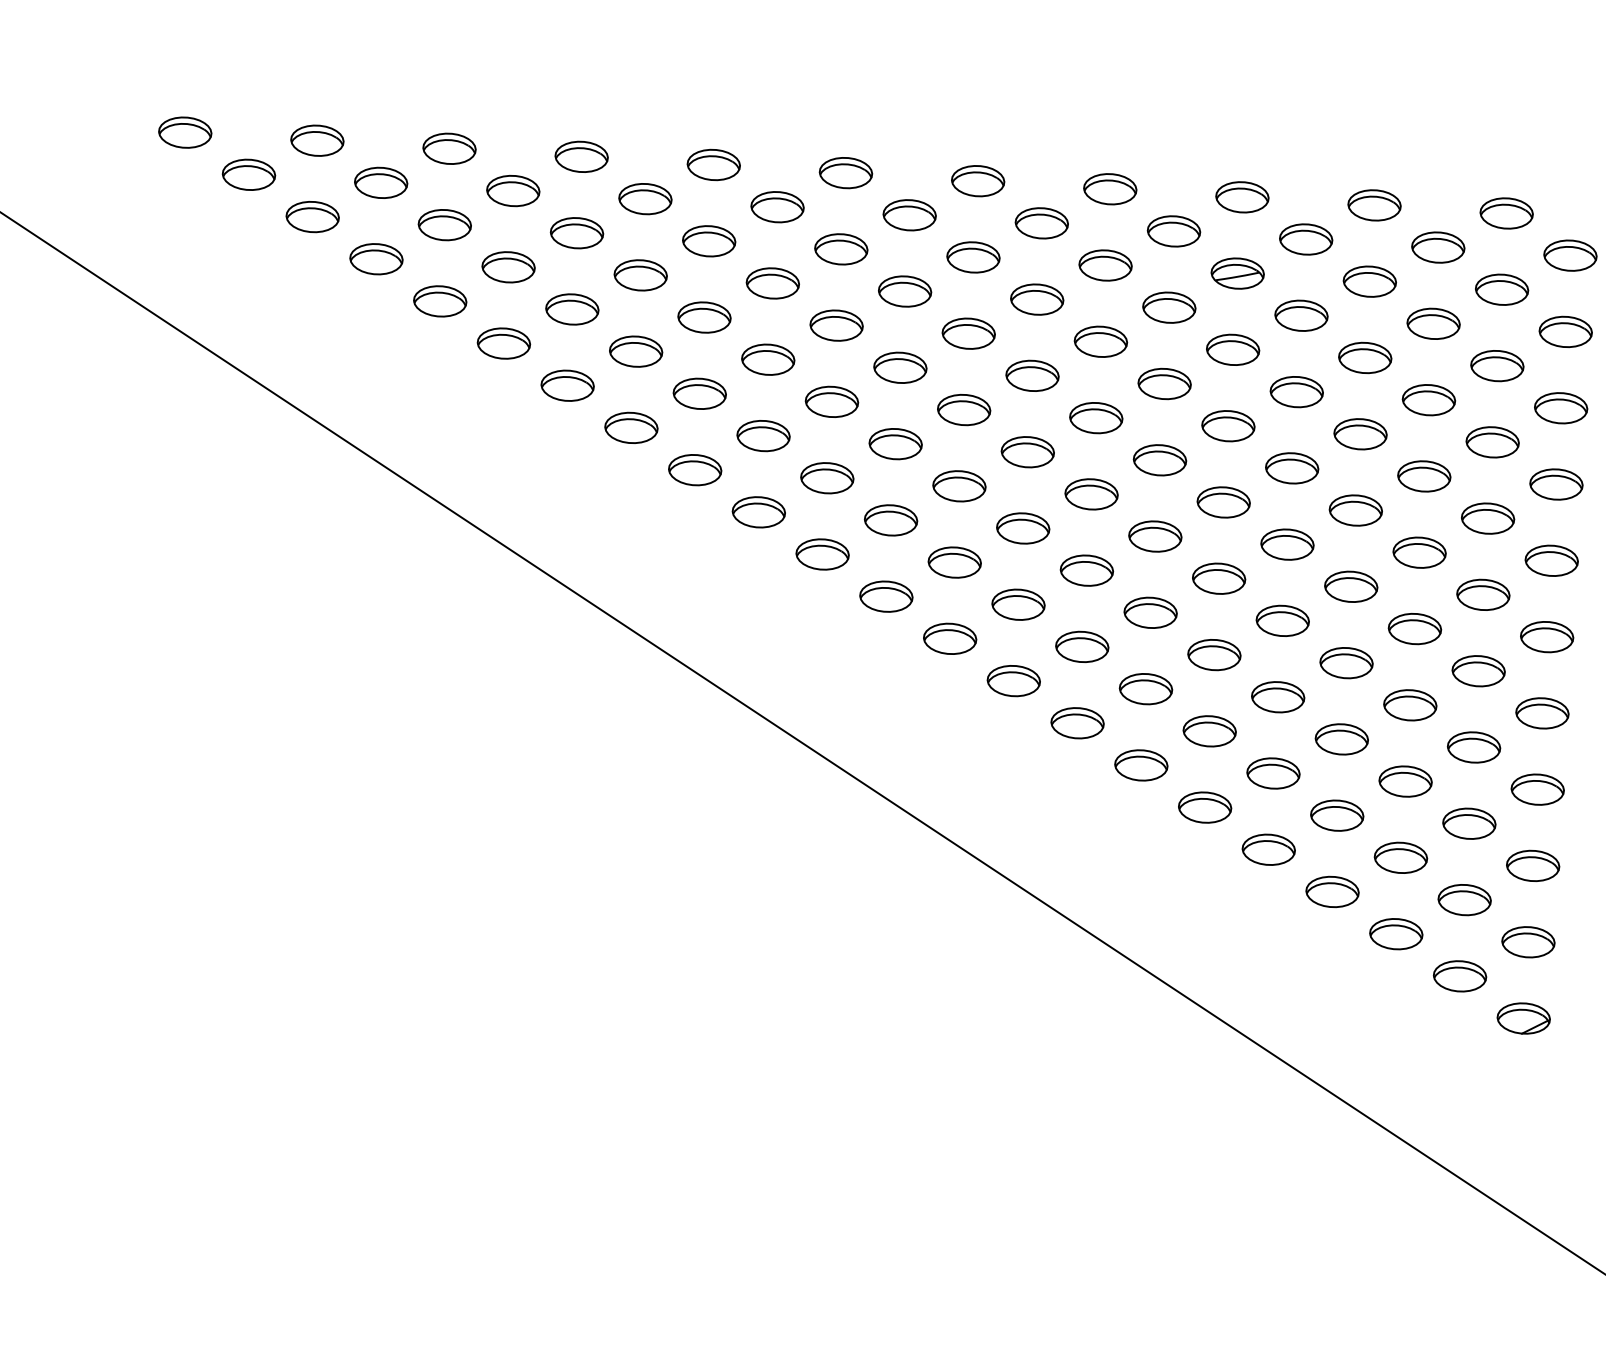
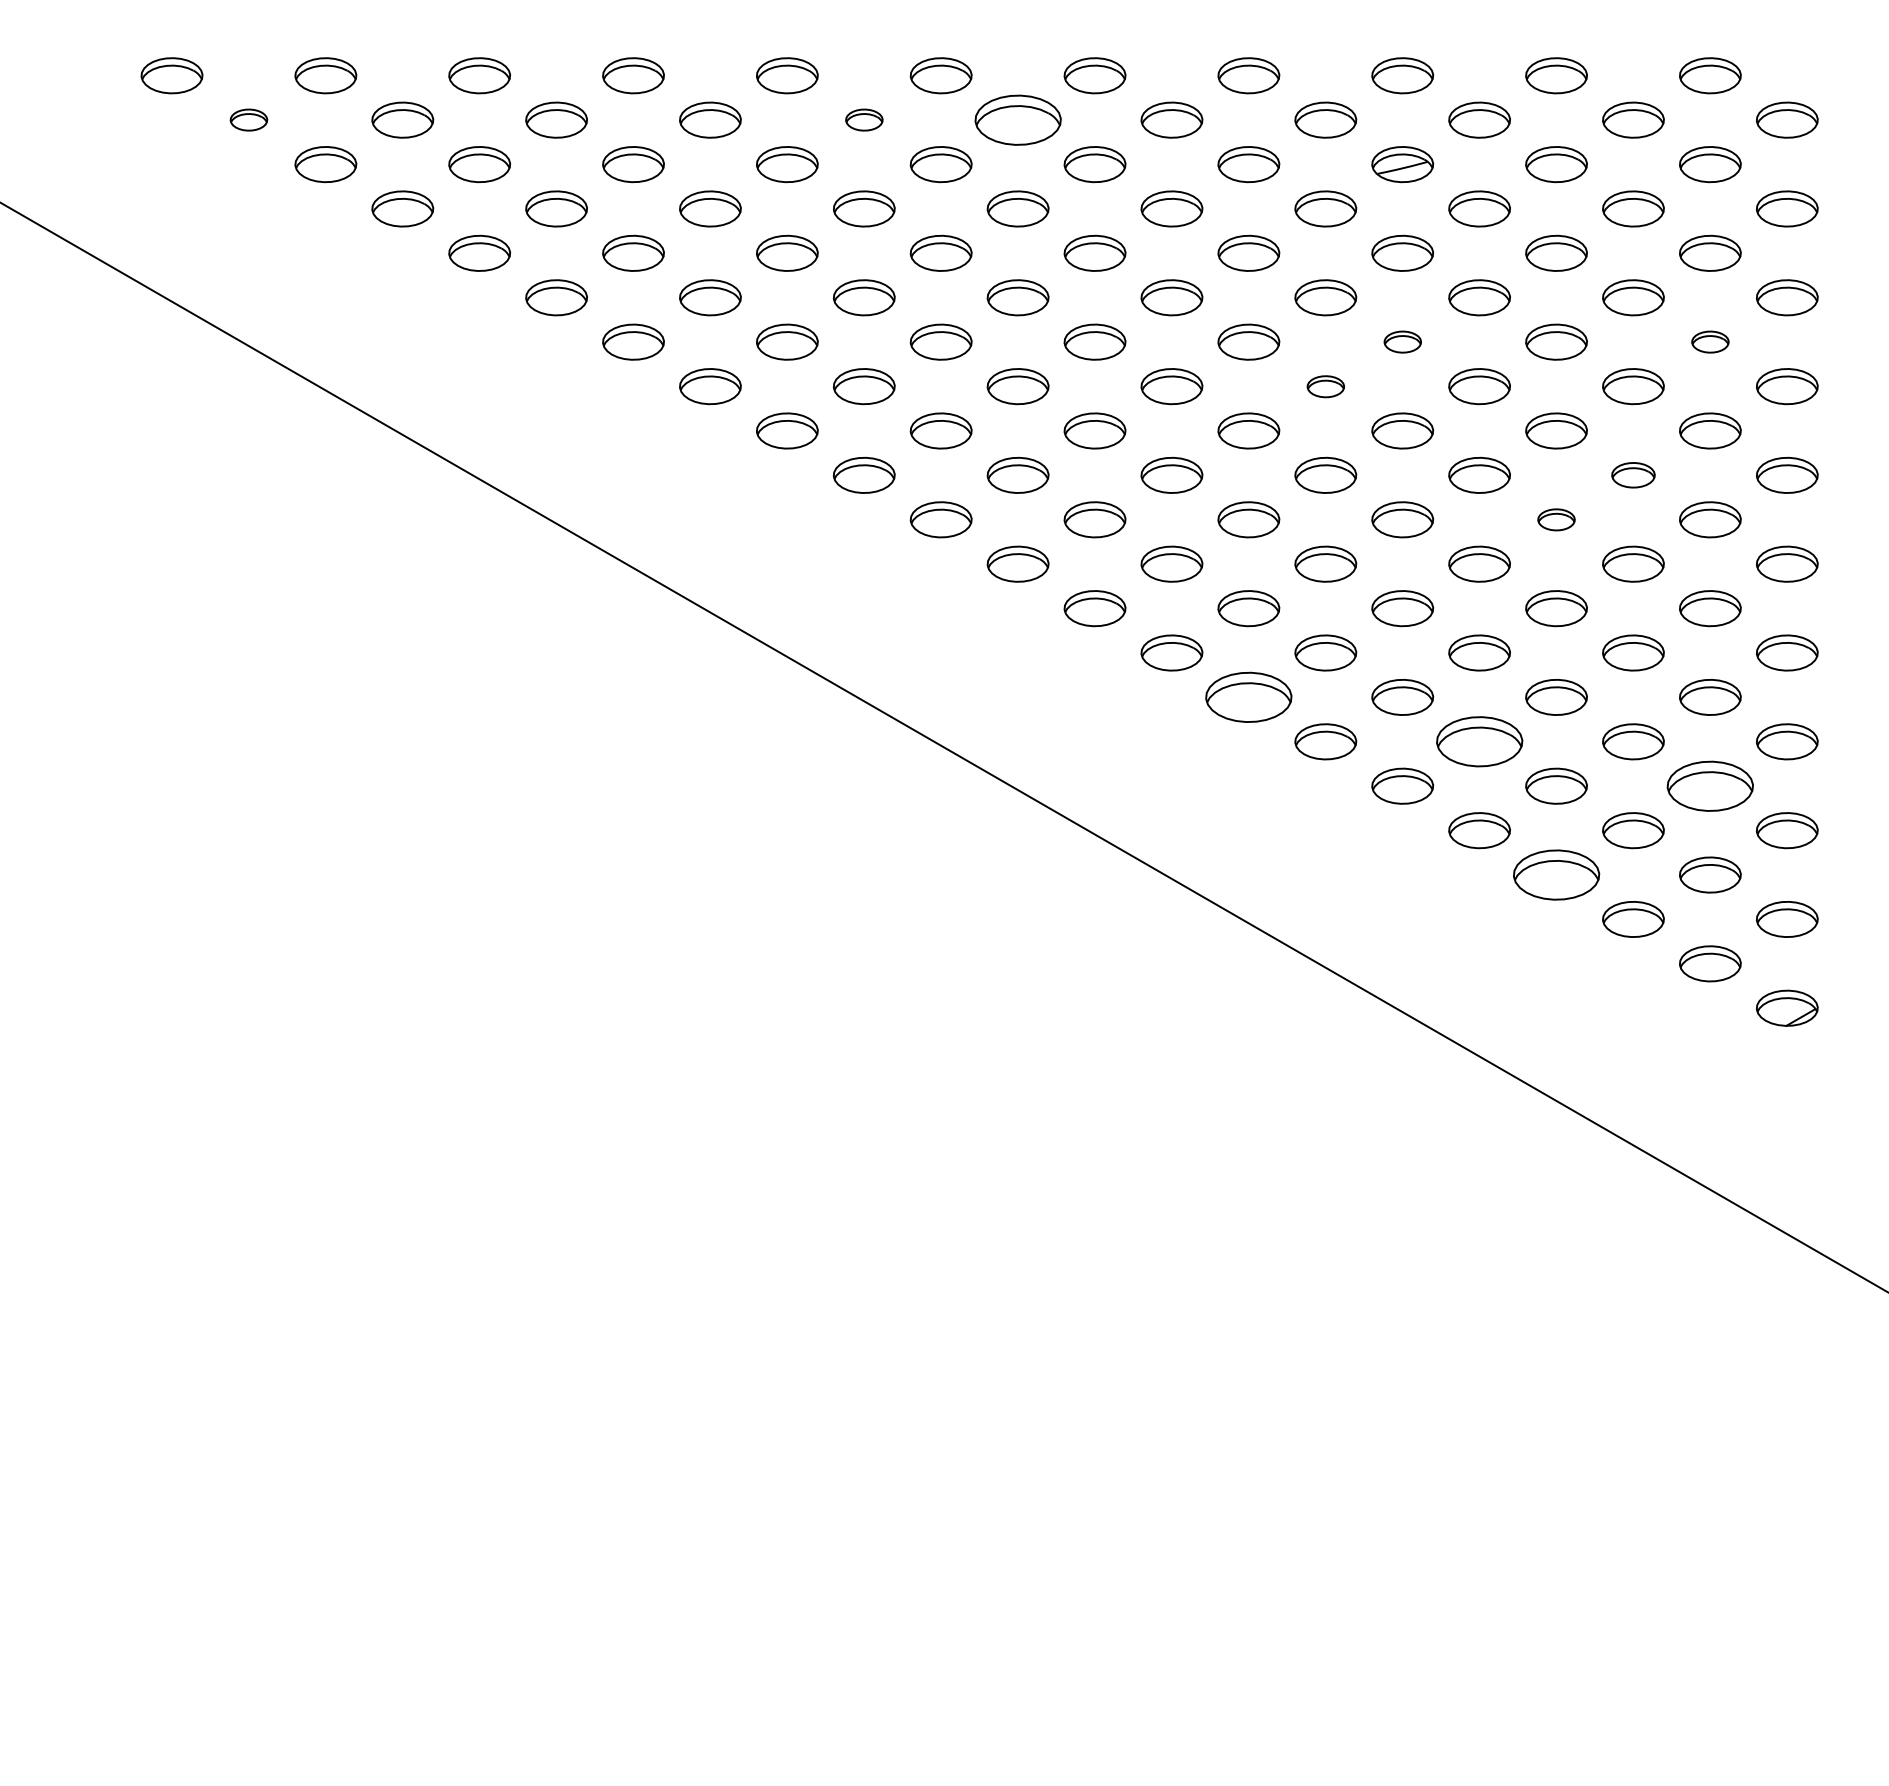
part: (248, 174) -> (248, 119), size x0.6
part: (777, 206) -> (864, 119), size x0.6
part: (909, 214) -> (1017, 119), size x1.4
part: (1228, 425) -> (1402, 341), size x0.6
part: (1492, 441) -> (1710, 341), size x0.6
part: (1159, 460) -> (1325, 386), size x0.6
part: (1419, 551) -> (1633, 474), size x0.7
part: (1351, 586) -> (1556, 519), size x0.6
part: (1077, 723) -> (1248, 697), size x1.4
part: (1273, 773) -> (1479, 741), size x1.4
part: (1469, 823) -> (1710, 785), size x1.4
part: (1332, 891) -> (1556, 874), size x1.4

